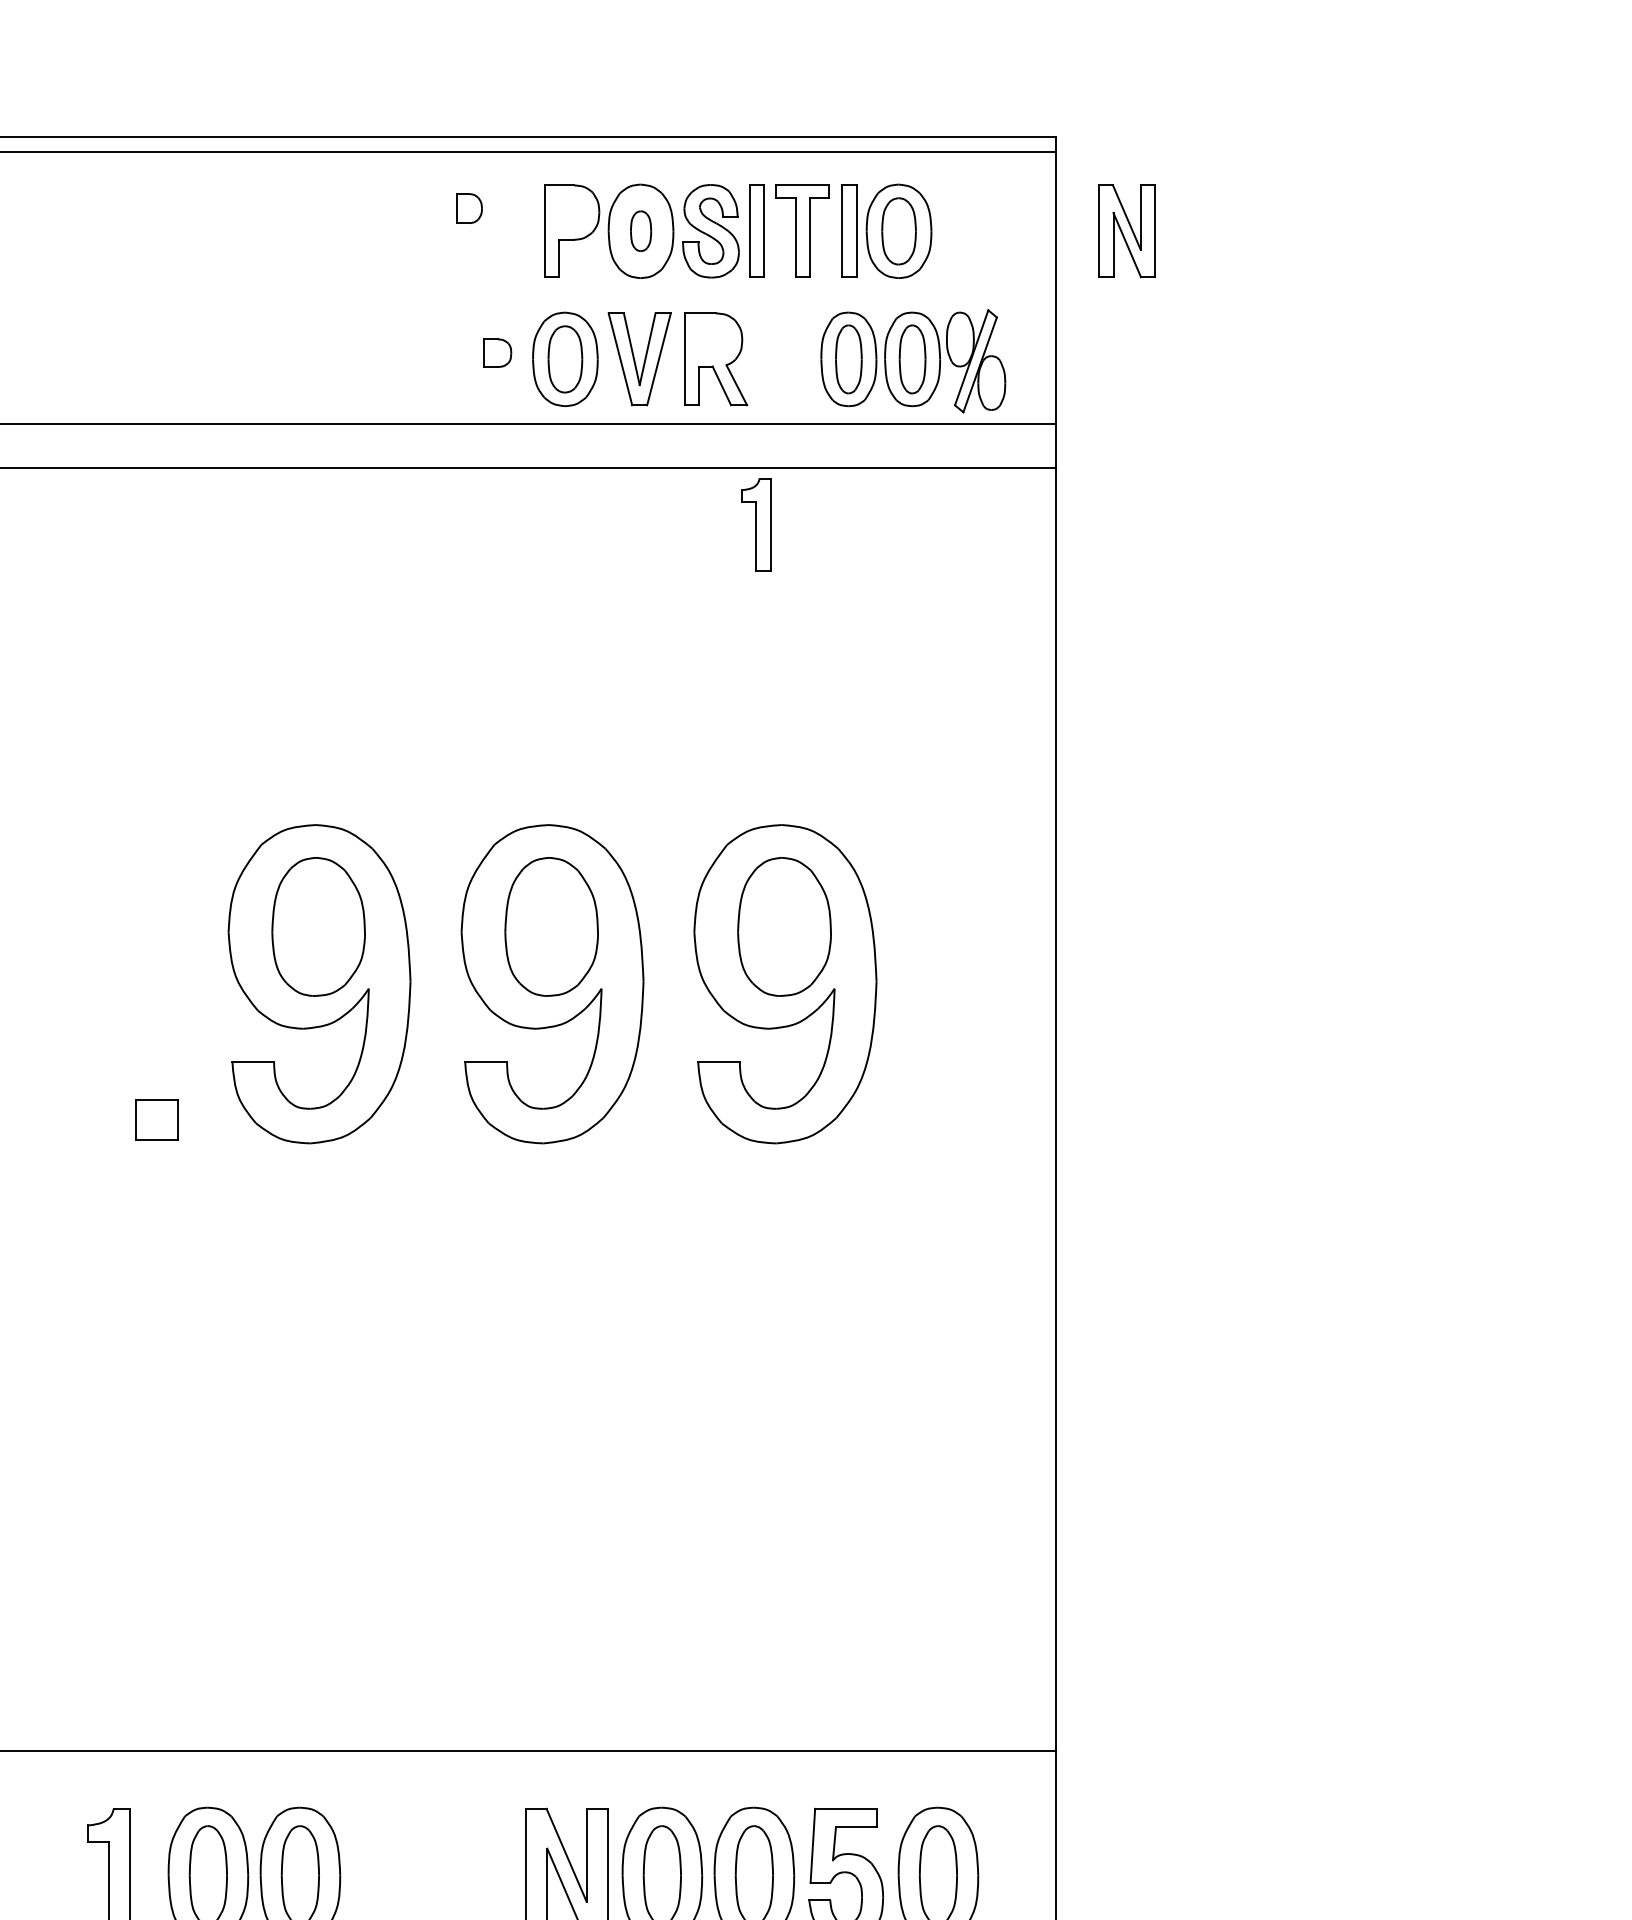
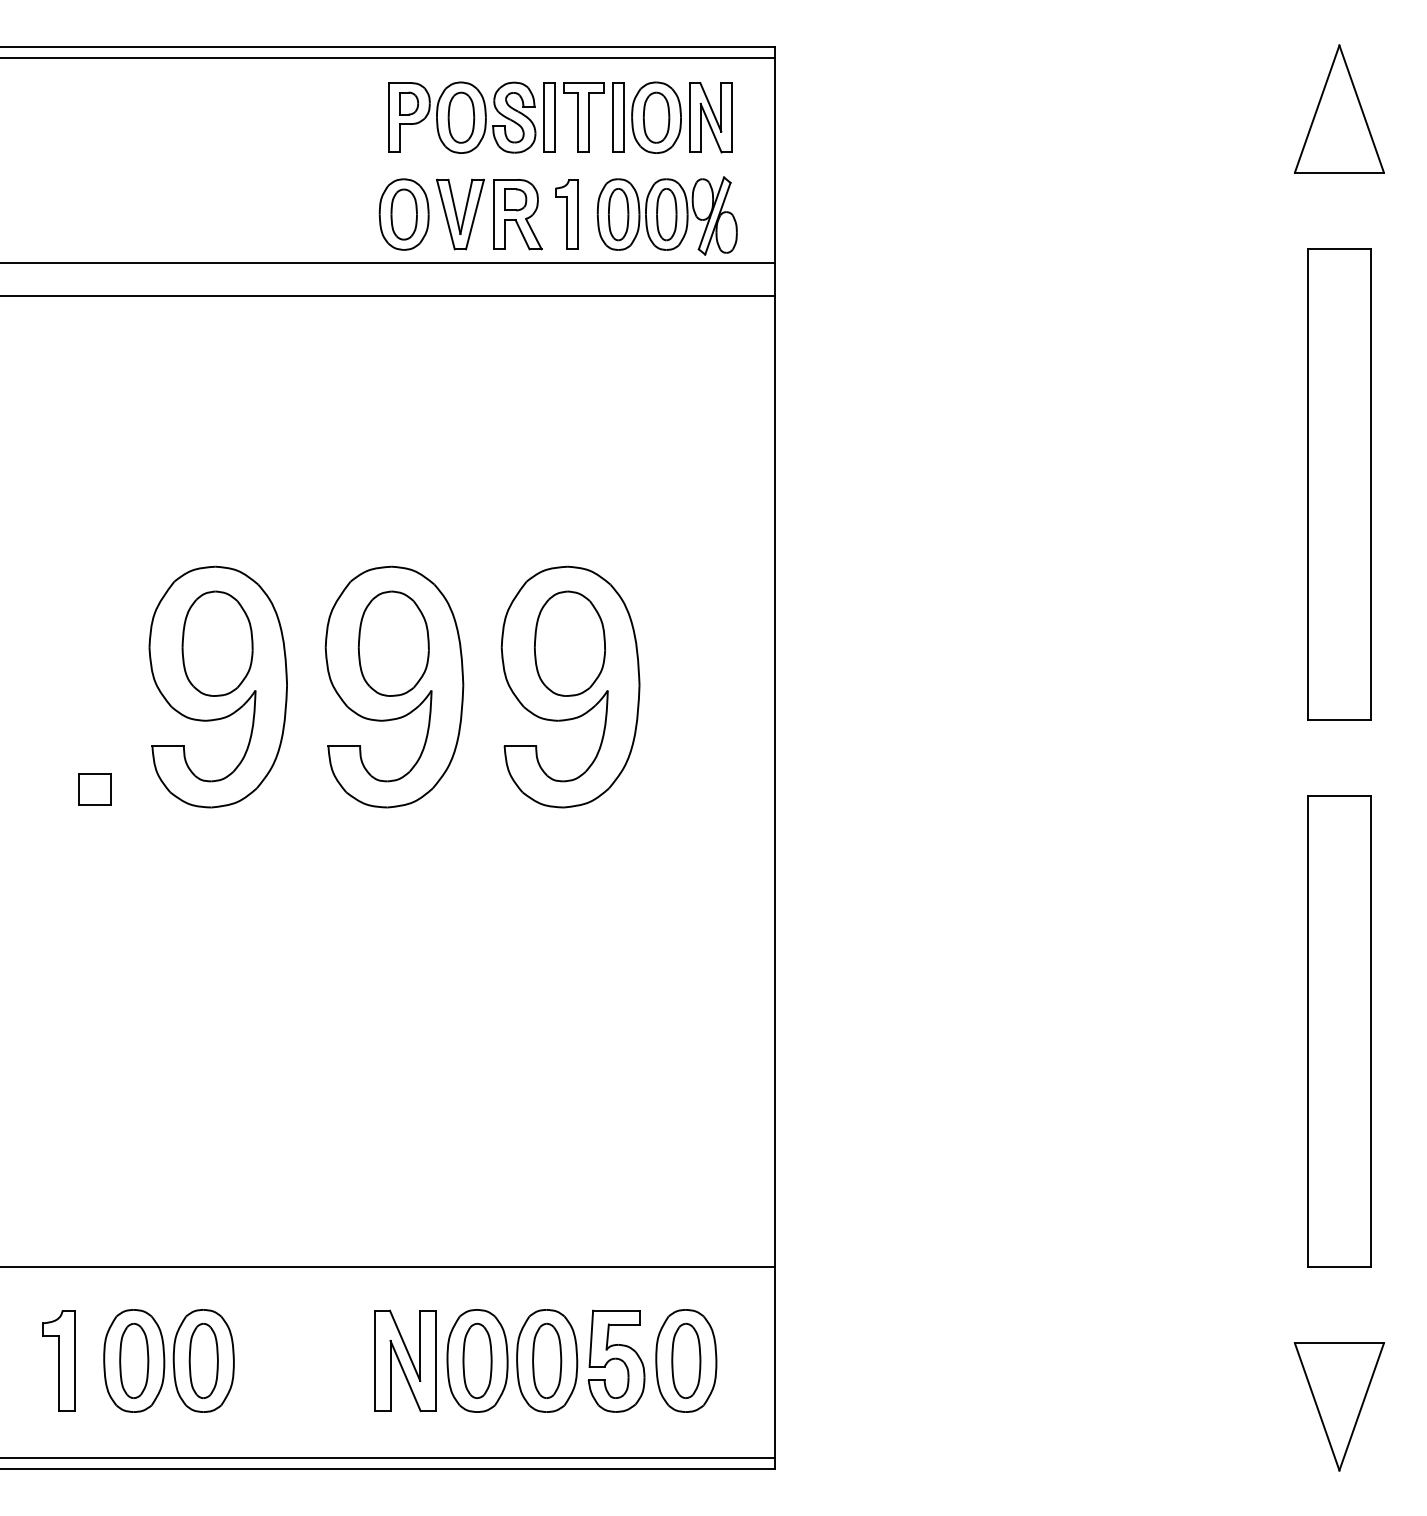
part: (469, 208) -> (408, 103), moved
part: (641, 231) -> (461, 117), size x1.67
part: (1126, 231) -> (710, 117), moved
part: (497, 352) -> (515, 199), moved
part: (756, 524) -> (566, 214), moved

